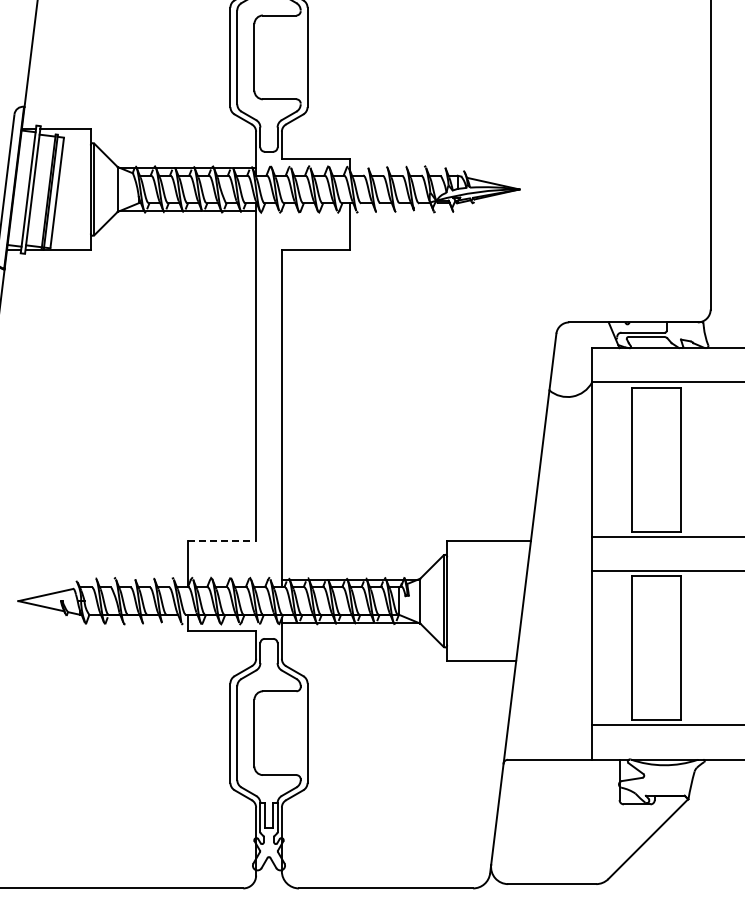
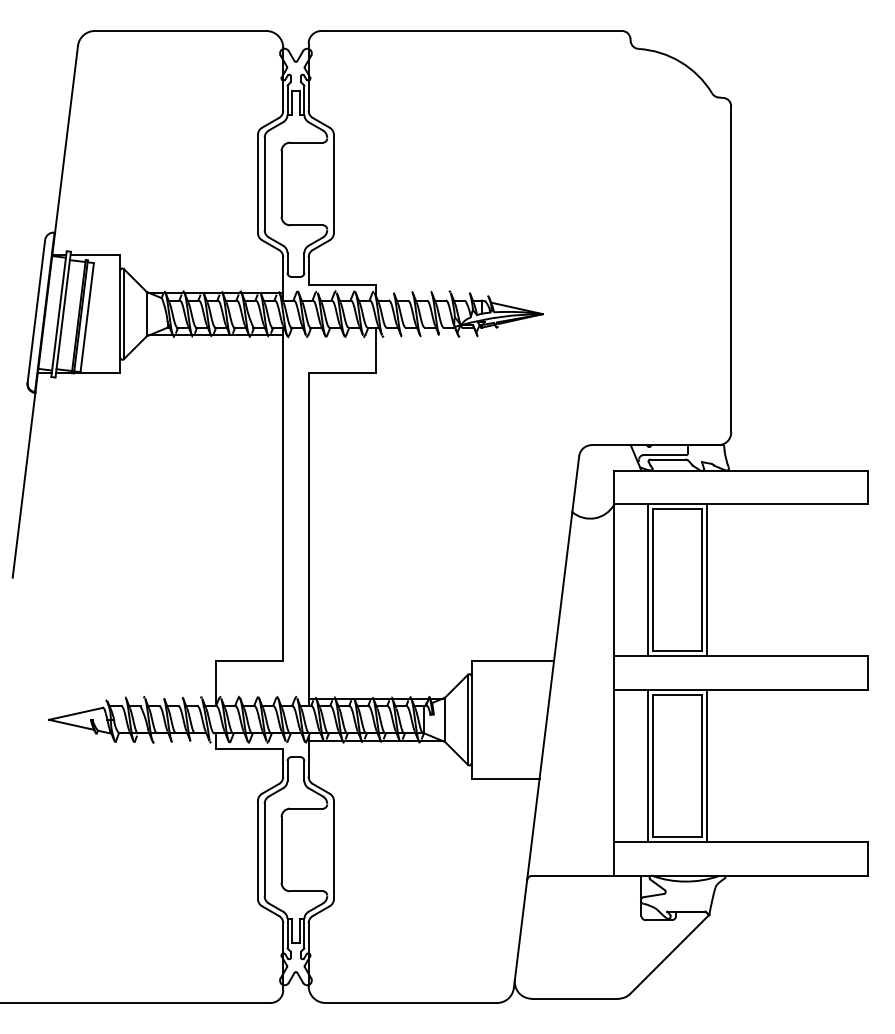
line: (626, 459) -> (648, 580), added
line: (686, 459) -> (707, 580), added
line: (221, 540) -> (249, 660), dashed -> solid
line: (626, 648) -> (648, 766), added
line: (686, 648) -> (707, 766), added

